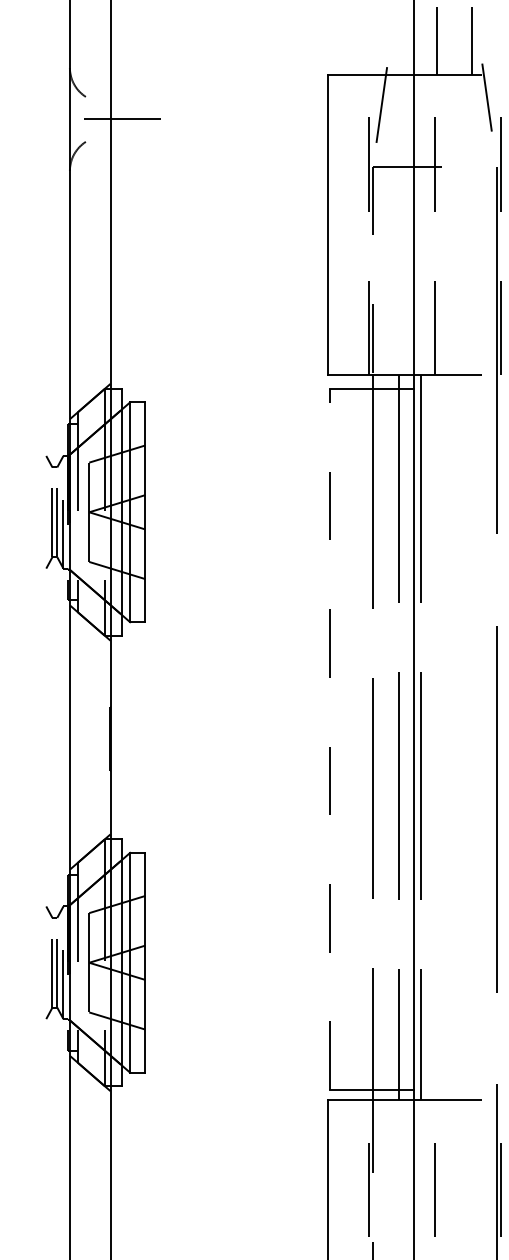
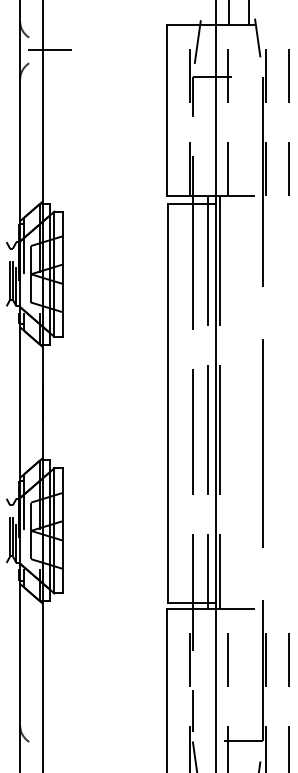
line: (330, 739) -> (168, 403), dashed -> solid

